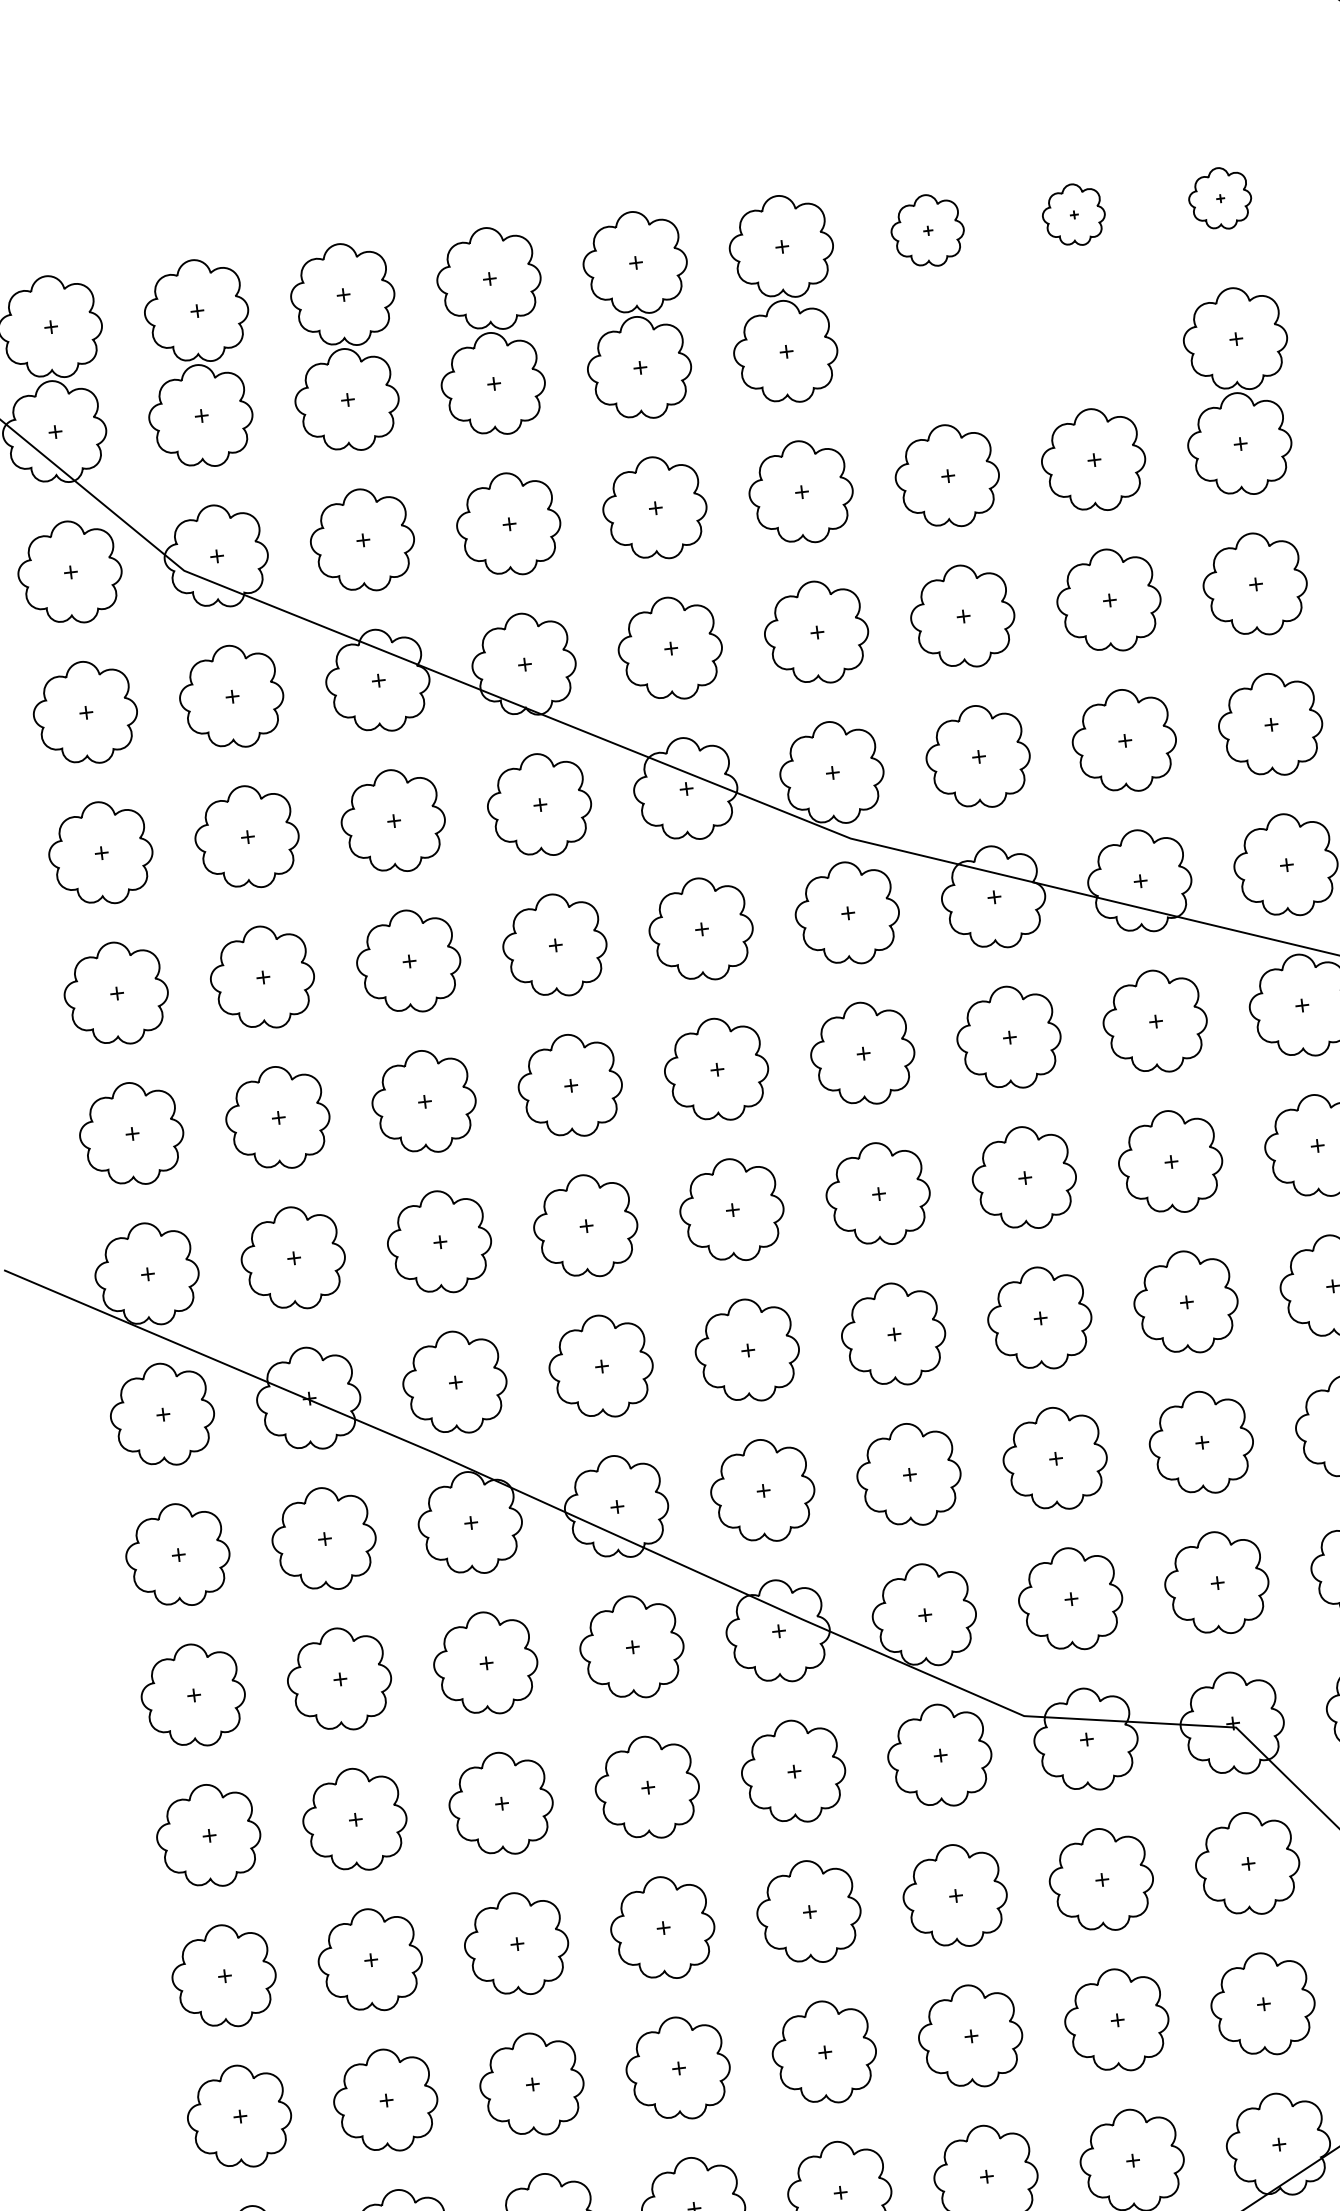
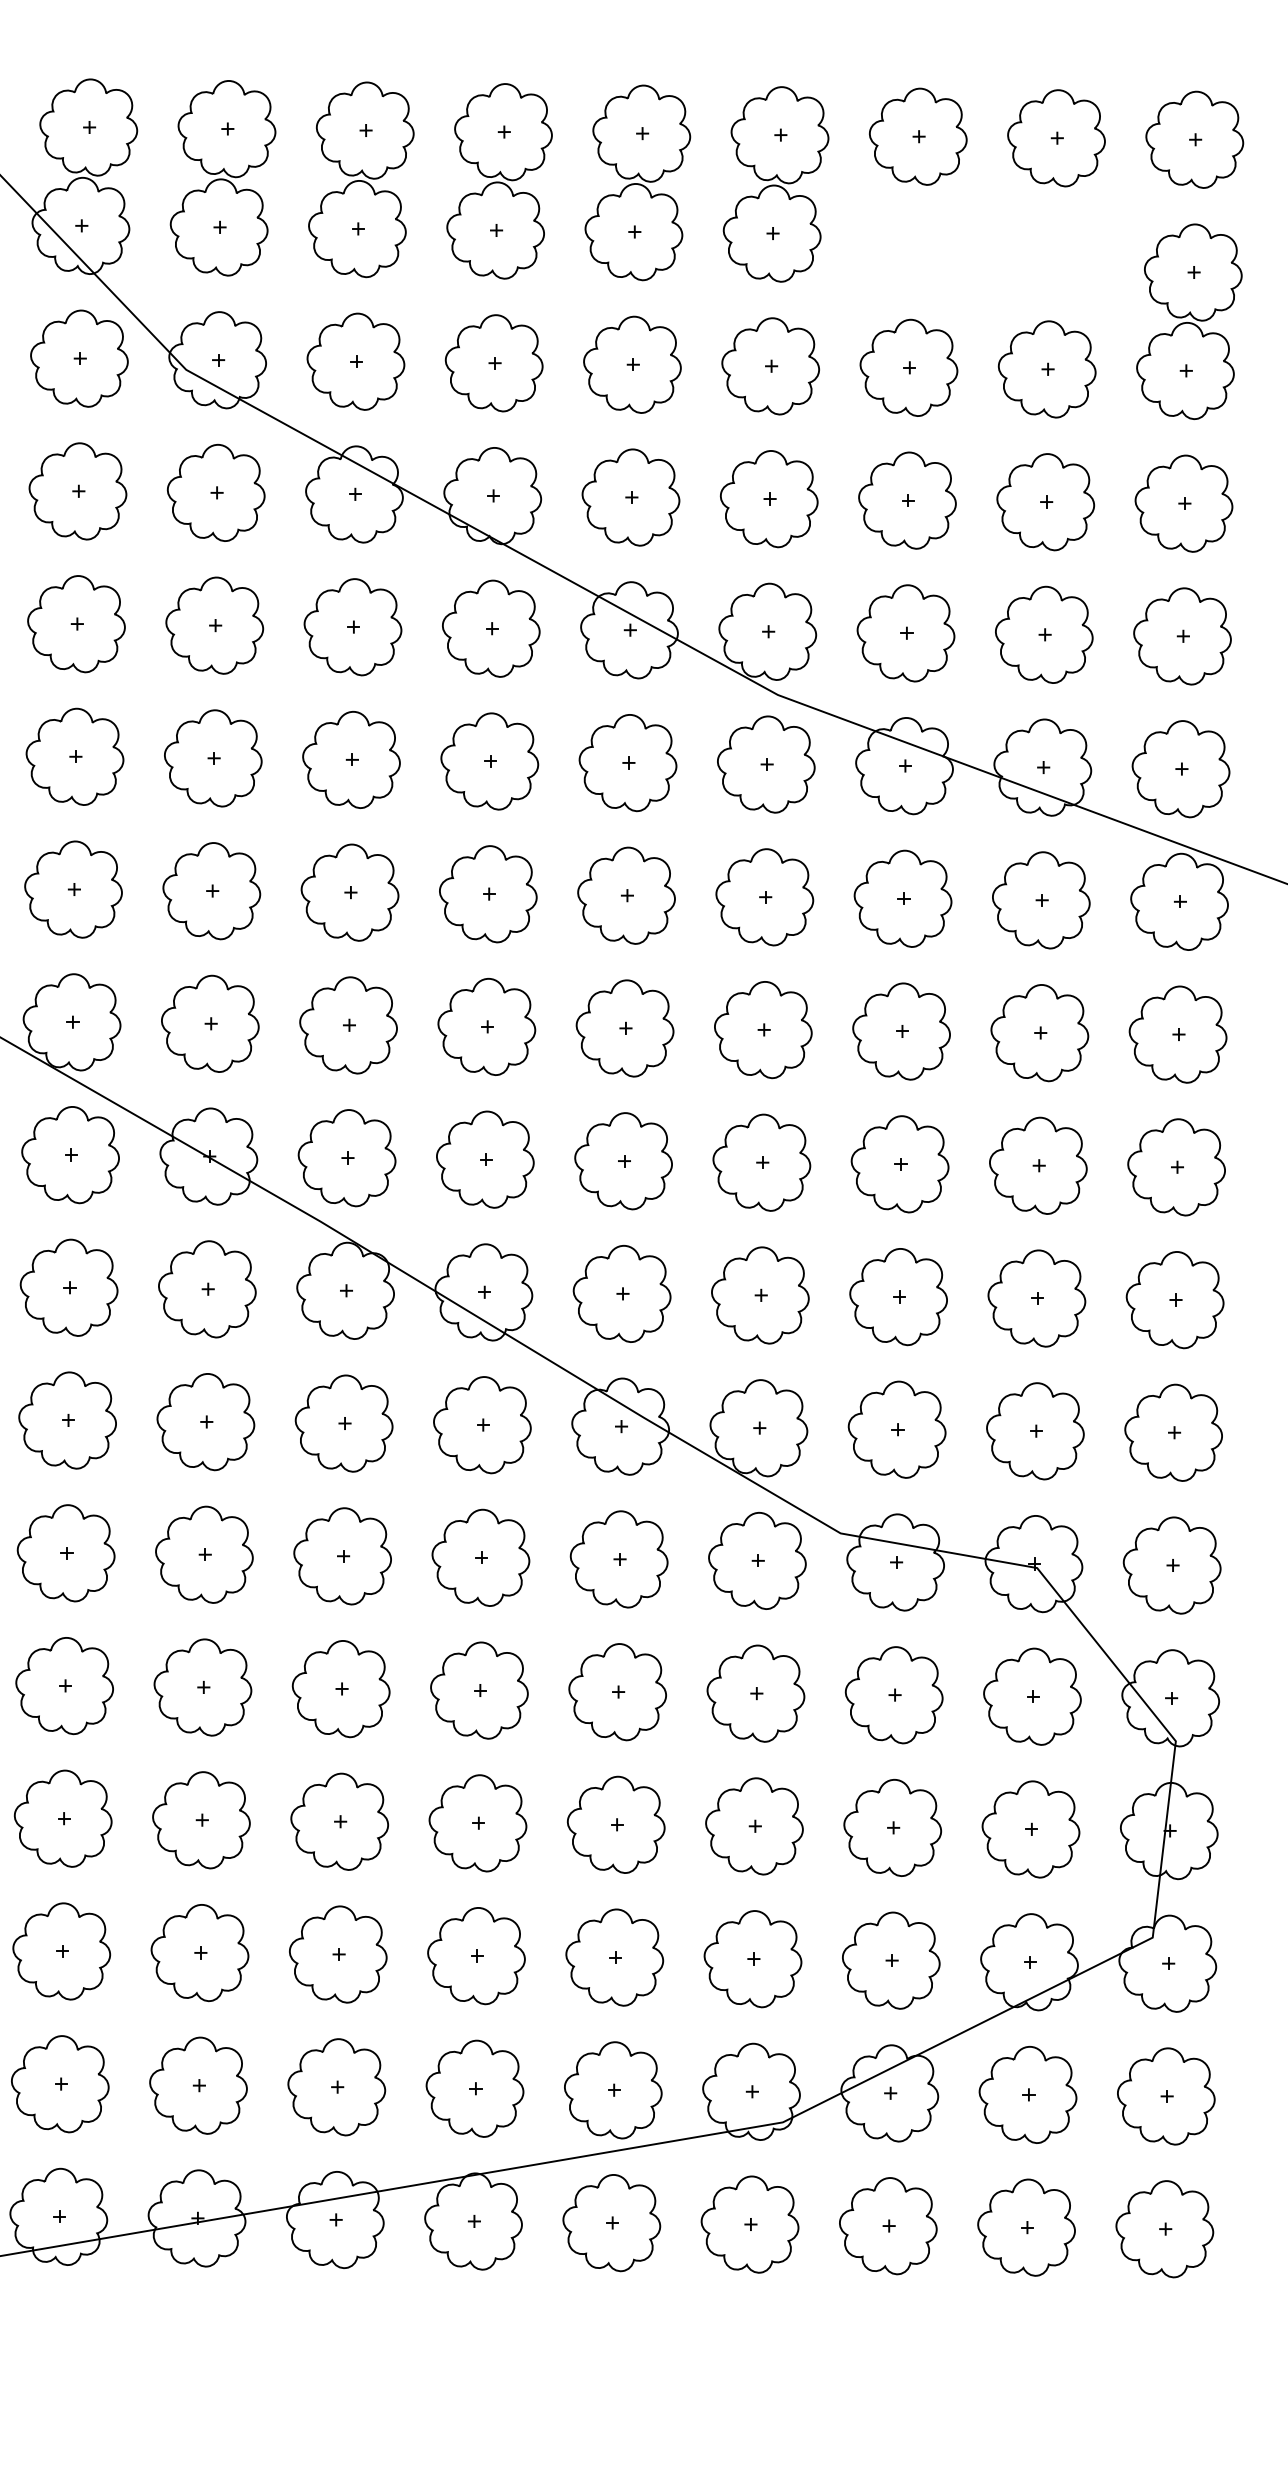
part: (1219, 198) -> (1194, 139), size x1.67
part: (1073, 215) -> (1056, 138), size x1.67
part: (927, 230) -> (918, 136), size x1.43

